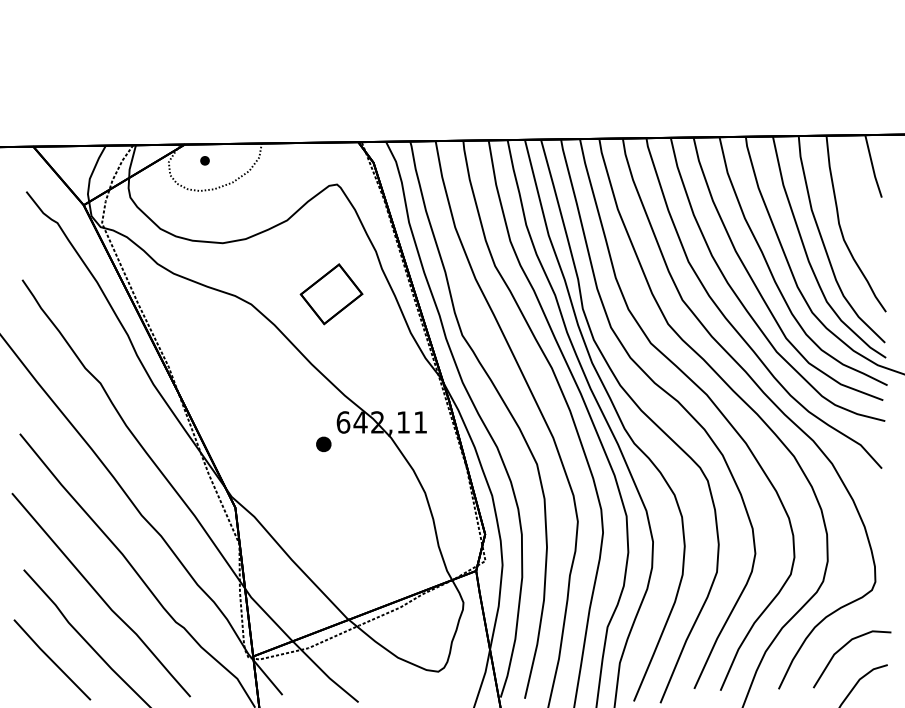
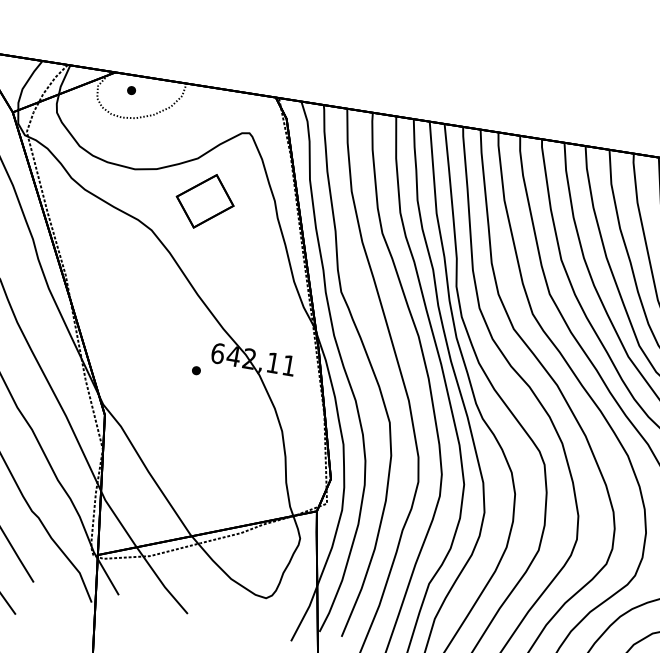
part: (331, 294) -> (205, 201), moved
part: (323, 444) -> (196, 370), size x0.62

